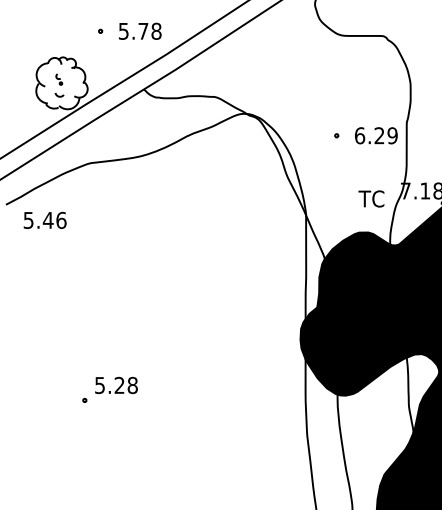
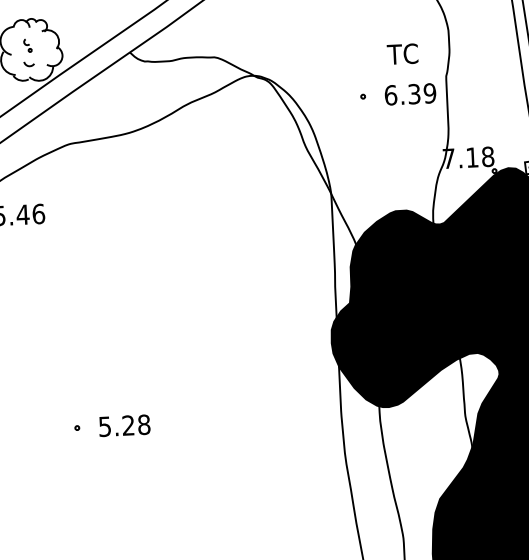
text: (379, 135) -> (414, 93), 6.29 -> 6.39
text: (371, 198) -> (402, 53), moved
text: (116, 385) -> (124, 425), moved

